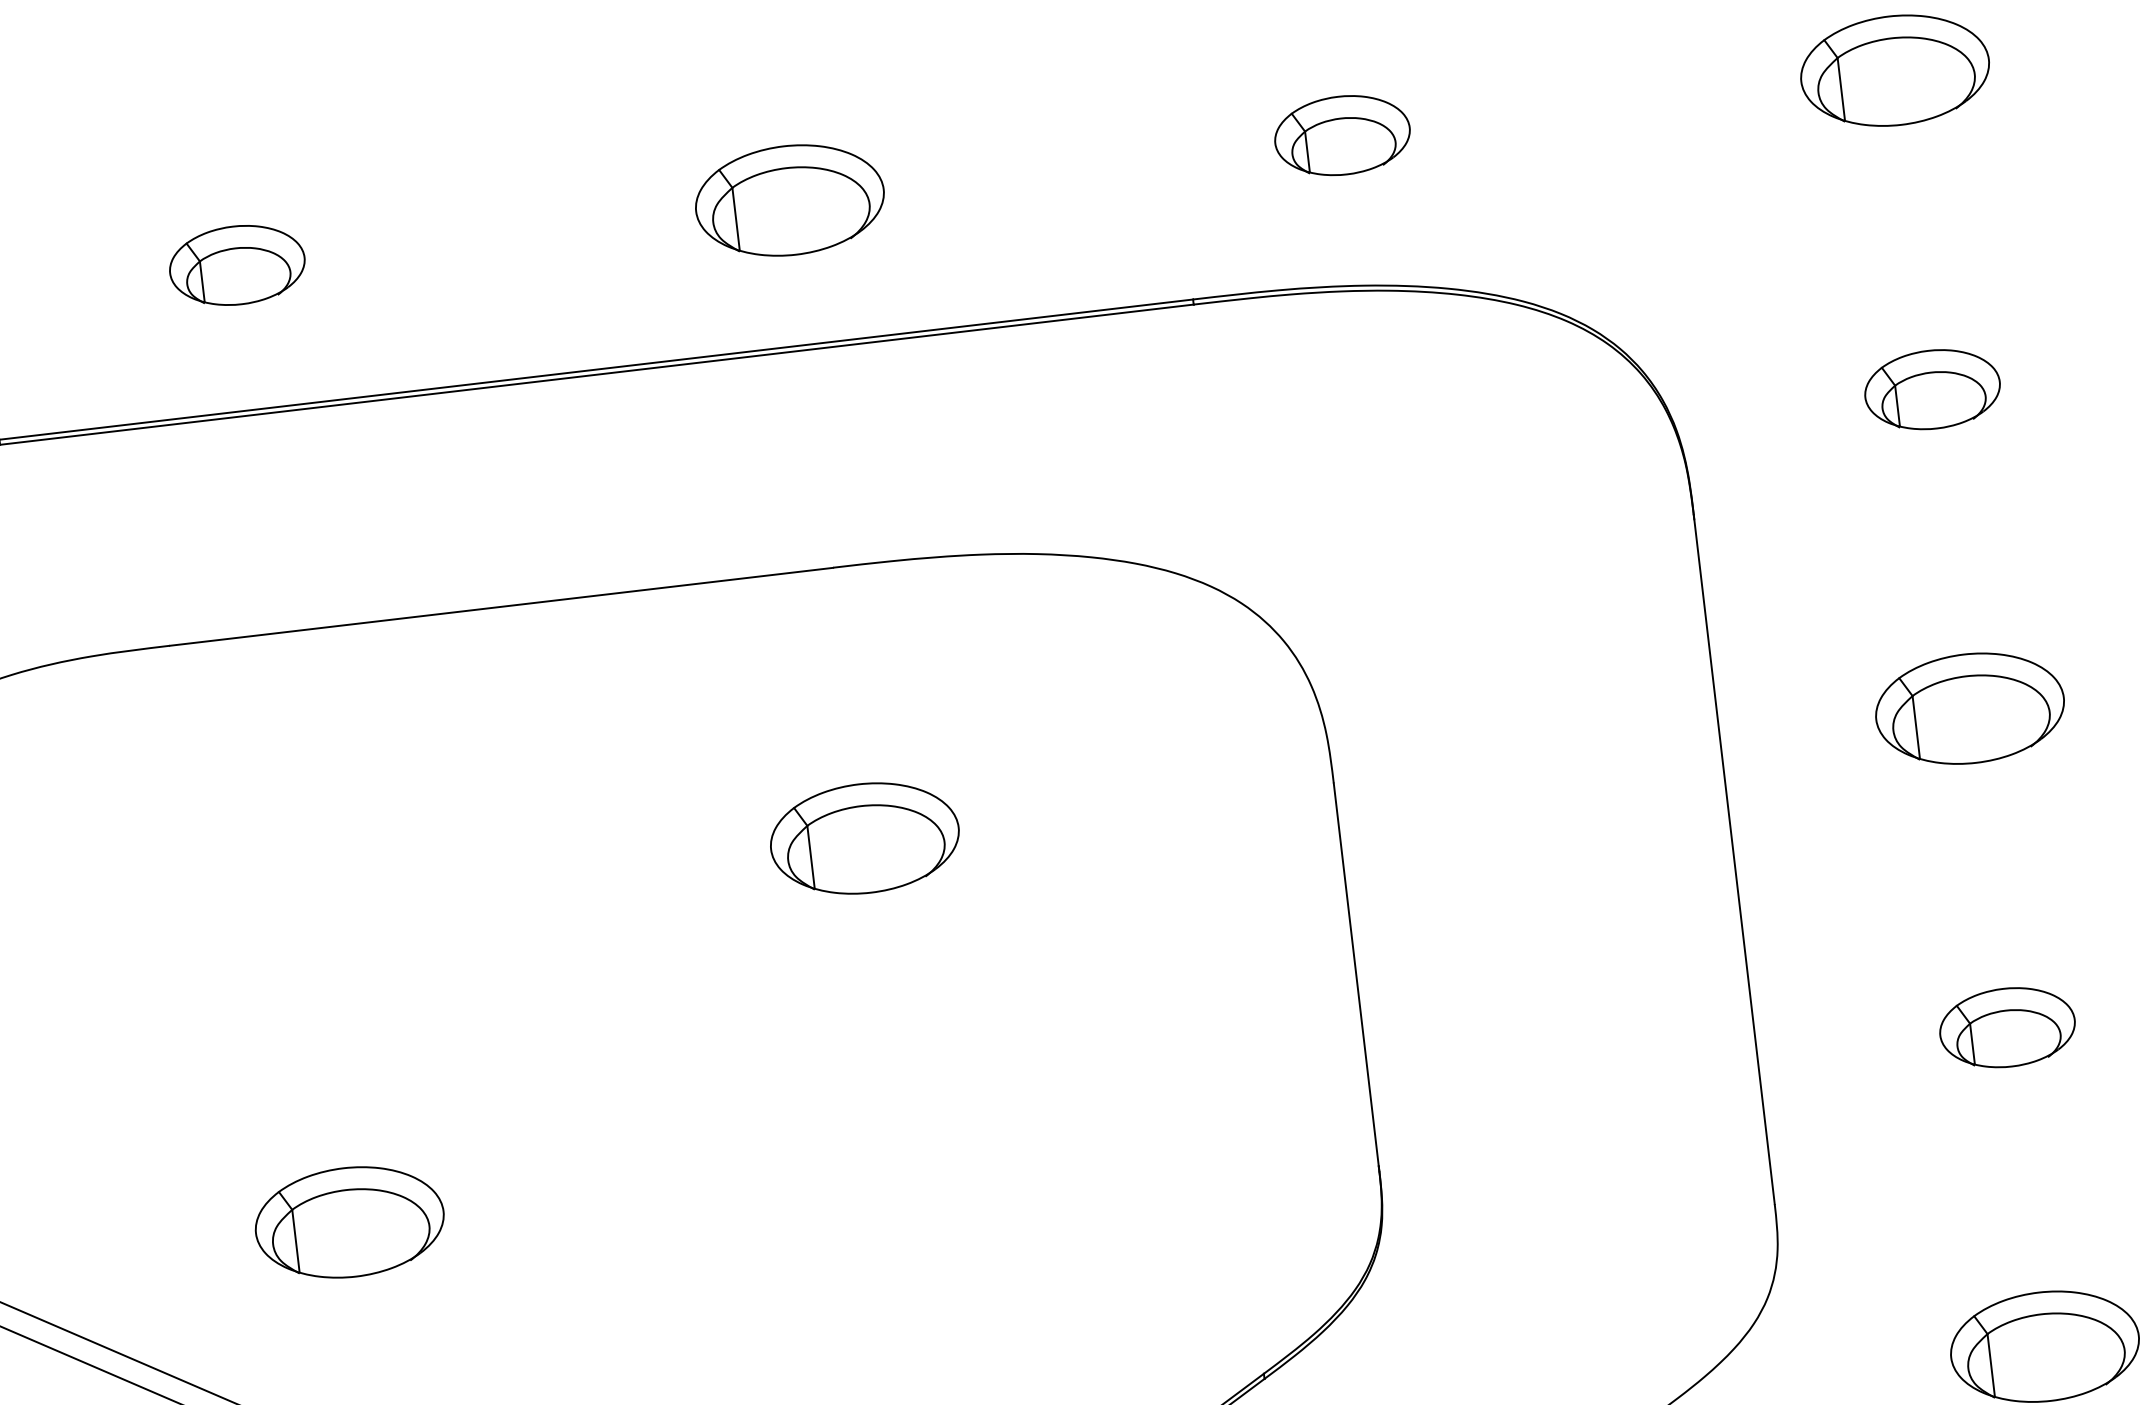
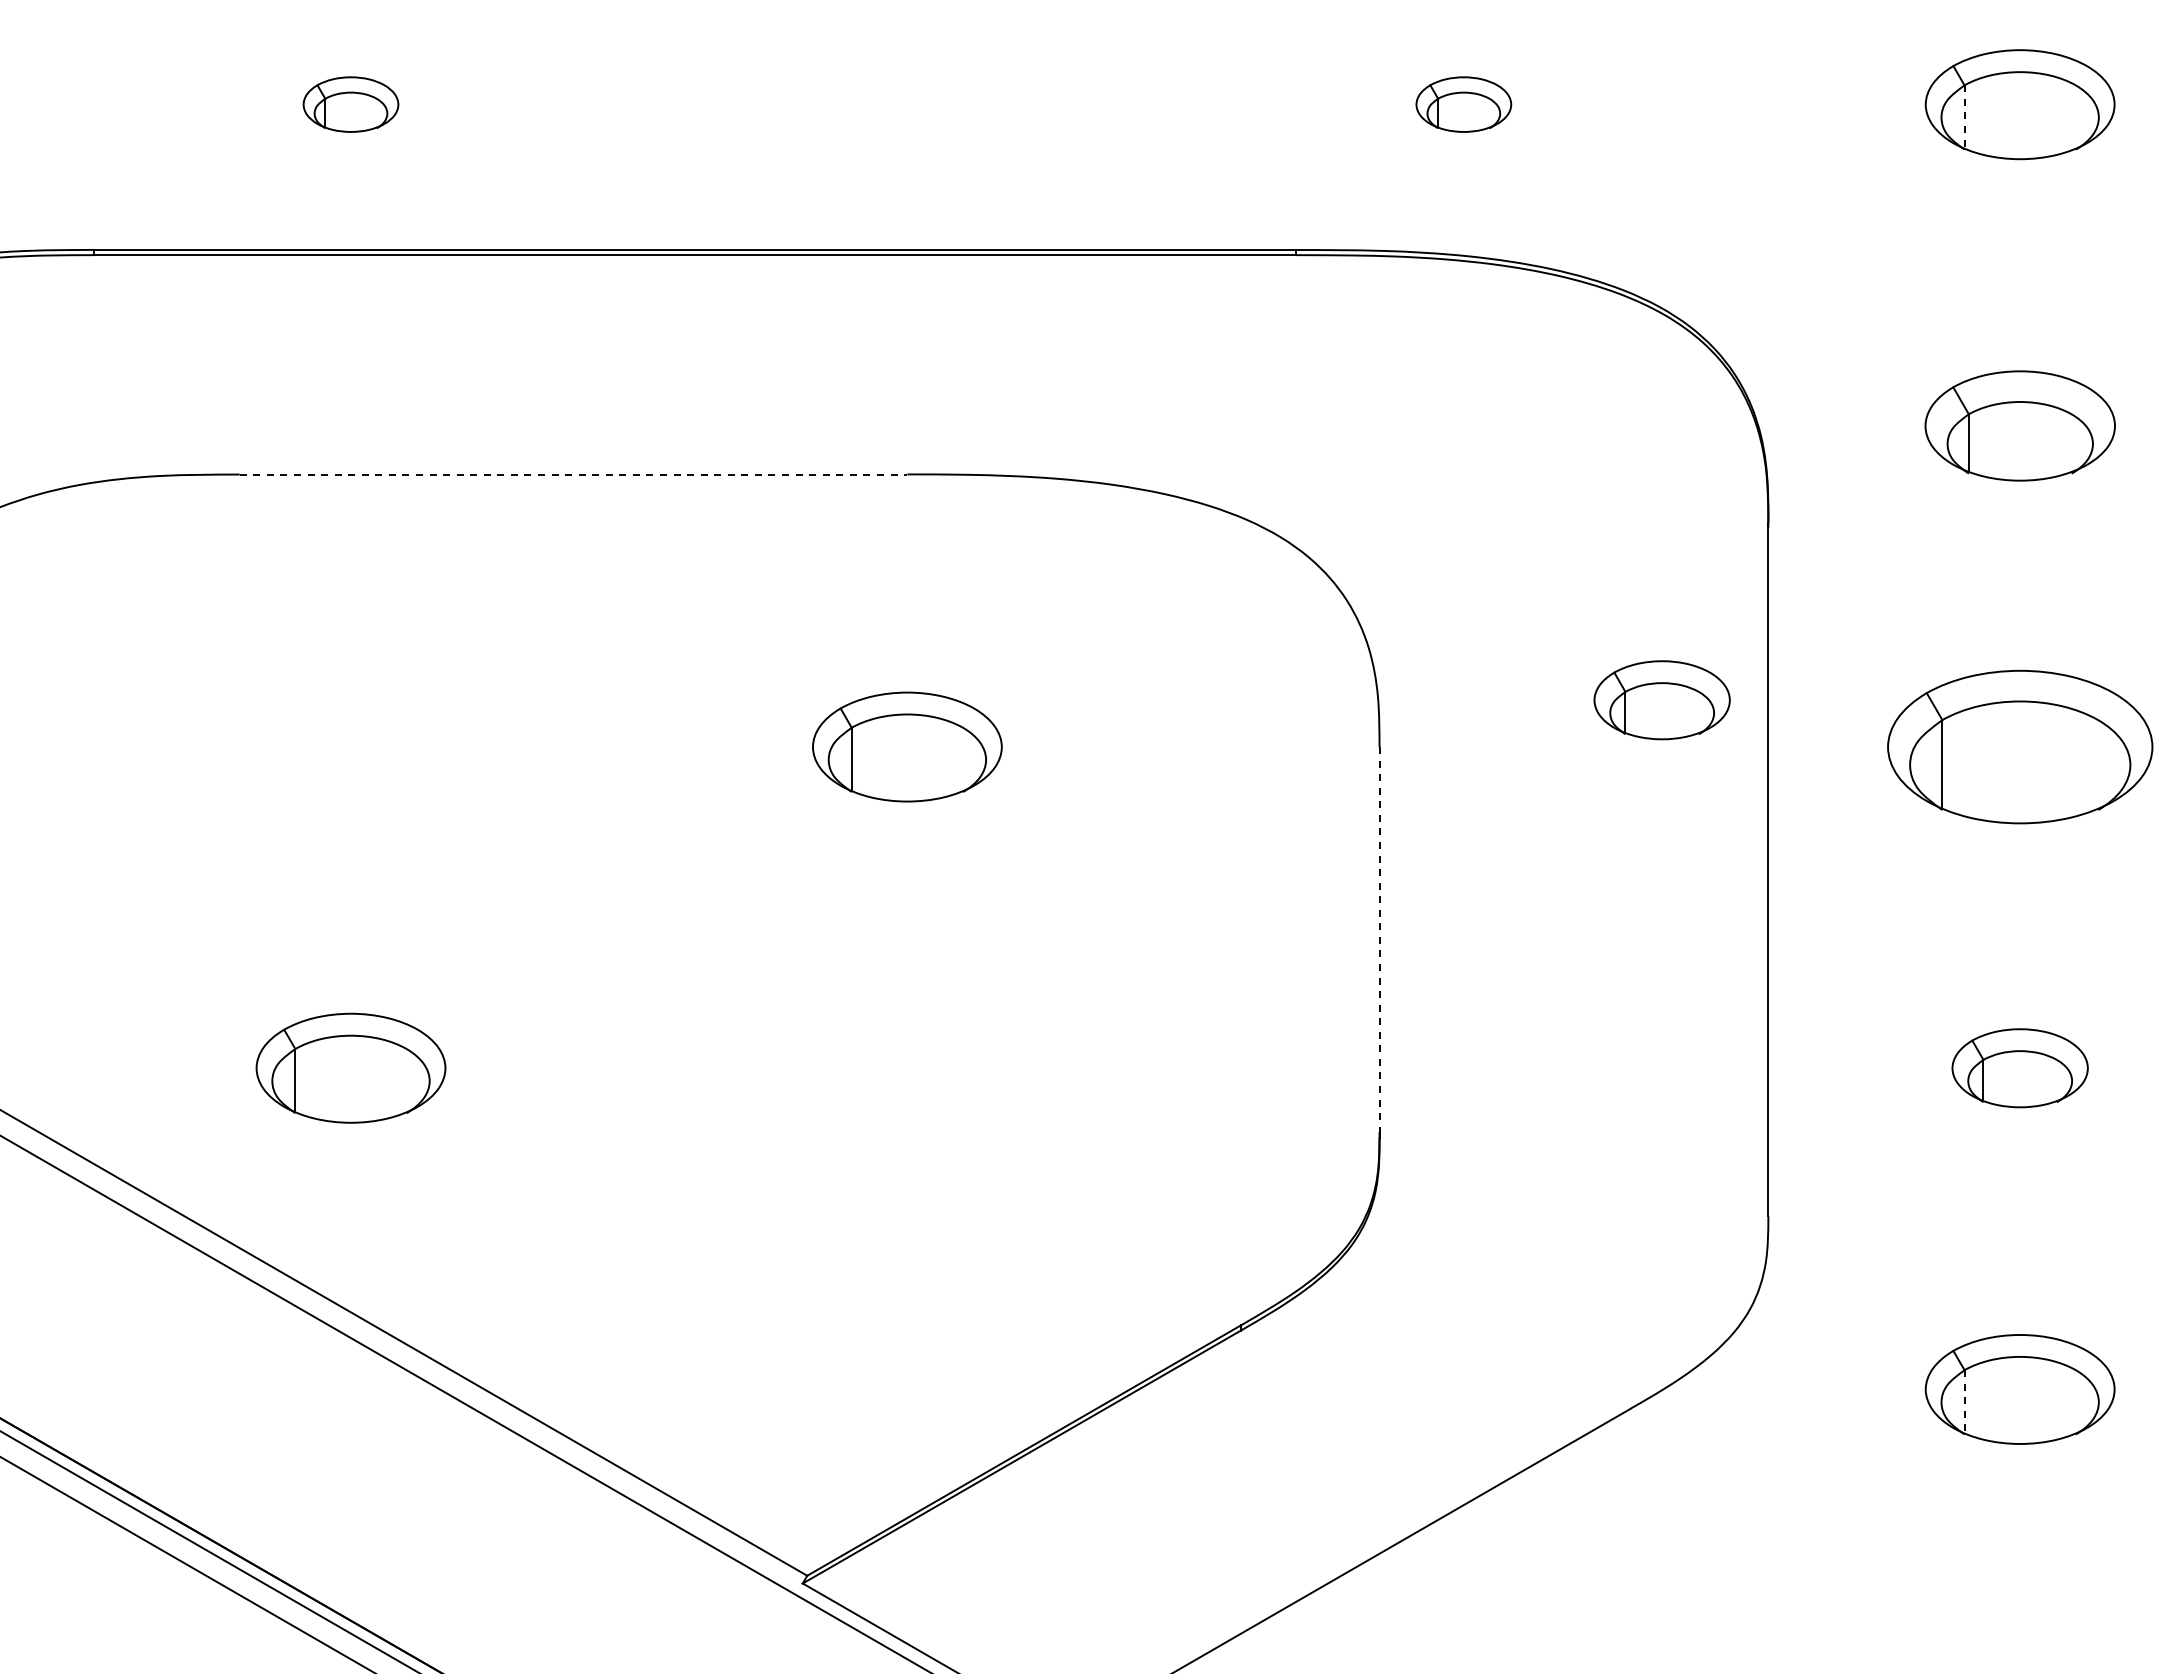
line: (1841, 89) -> (1964, 117), solid -> dashed
part: (1342, 135) -> (1463, 104), size x0.7
part: (790, 200) -> (907, 104), removed
part: (236, 265) -> (350, 104), size x0.7
part: (1931, 389) -> (2019, 425), size x1.4
line: (501, 606) -> (573, 474), solid -> dashed
part: (1608, 704) -> (1661, 700), added
part: (1969, 708) -> (2019, 746), size x1.4
line: (1356, 974) -> (1379, 939), solid -> dashed
line: (1991, 1365) -> (1964, 1401), solid -> dashed

